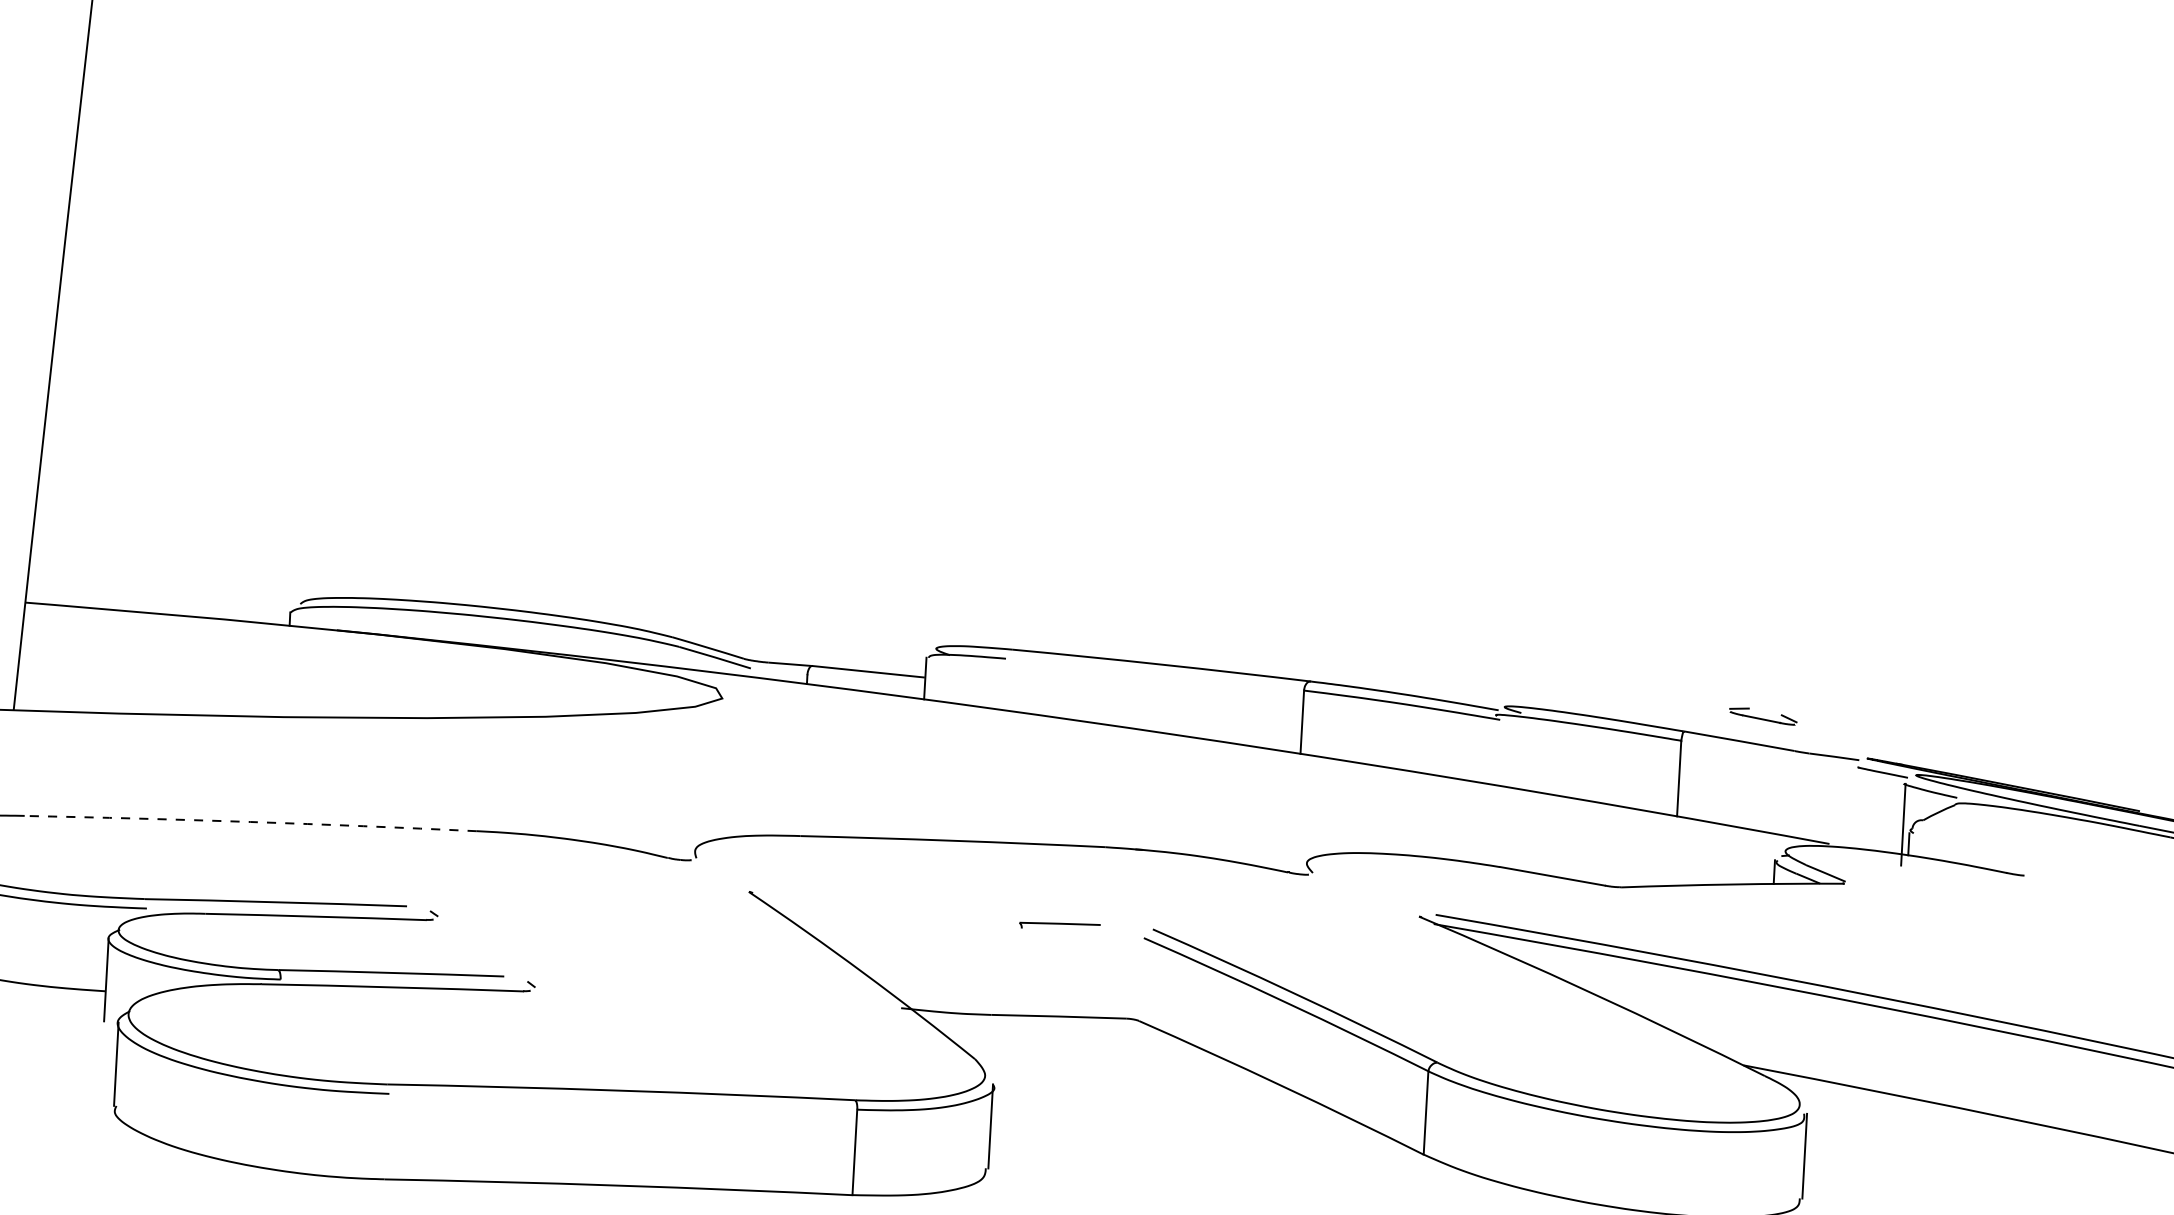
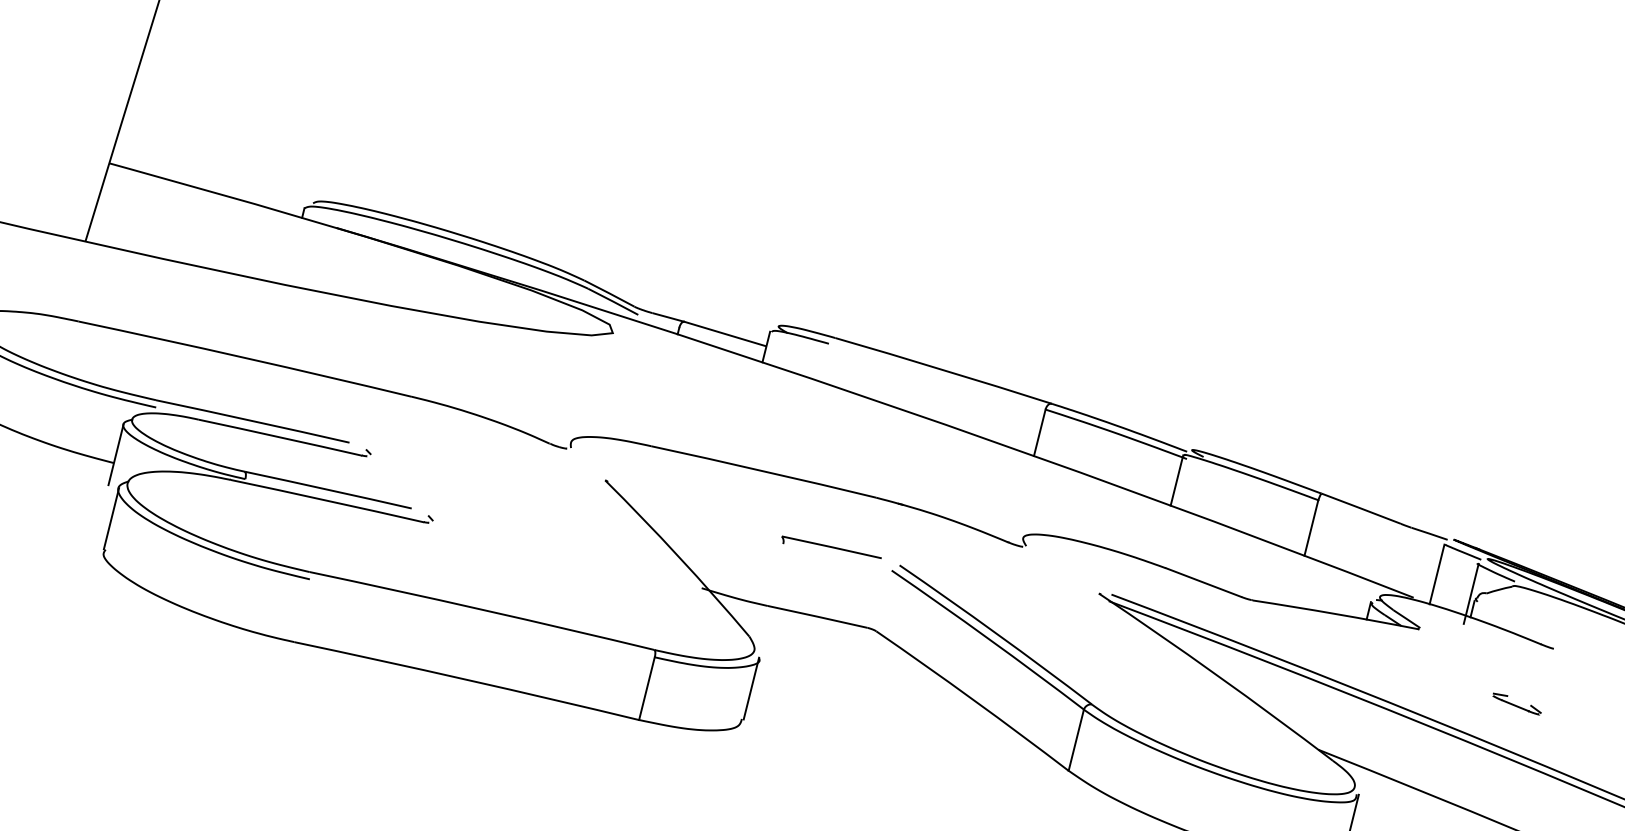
part: (1763, 716) -> (1517, 704), moved
line: (1492, 749) -> (1177, 479), added
line: (1853, 807) -> (1436, 574), added
arc: (250, 822) -> (245, 358), dashed -> solid
part: (1059, 925) -> (830, 549), size x1.67

